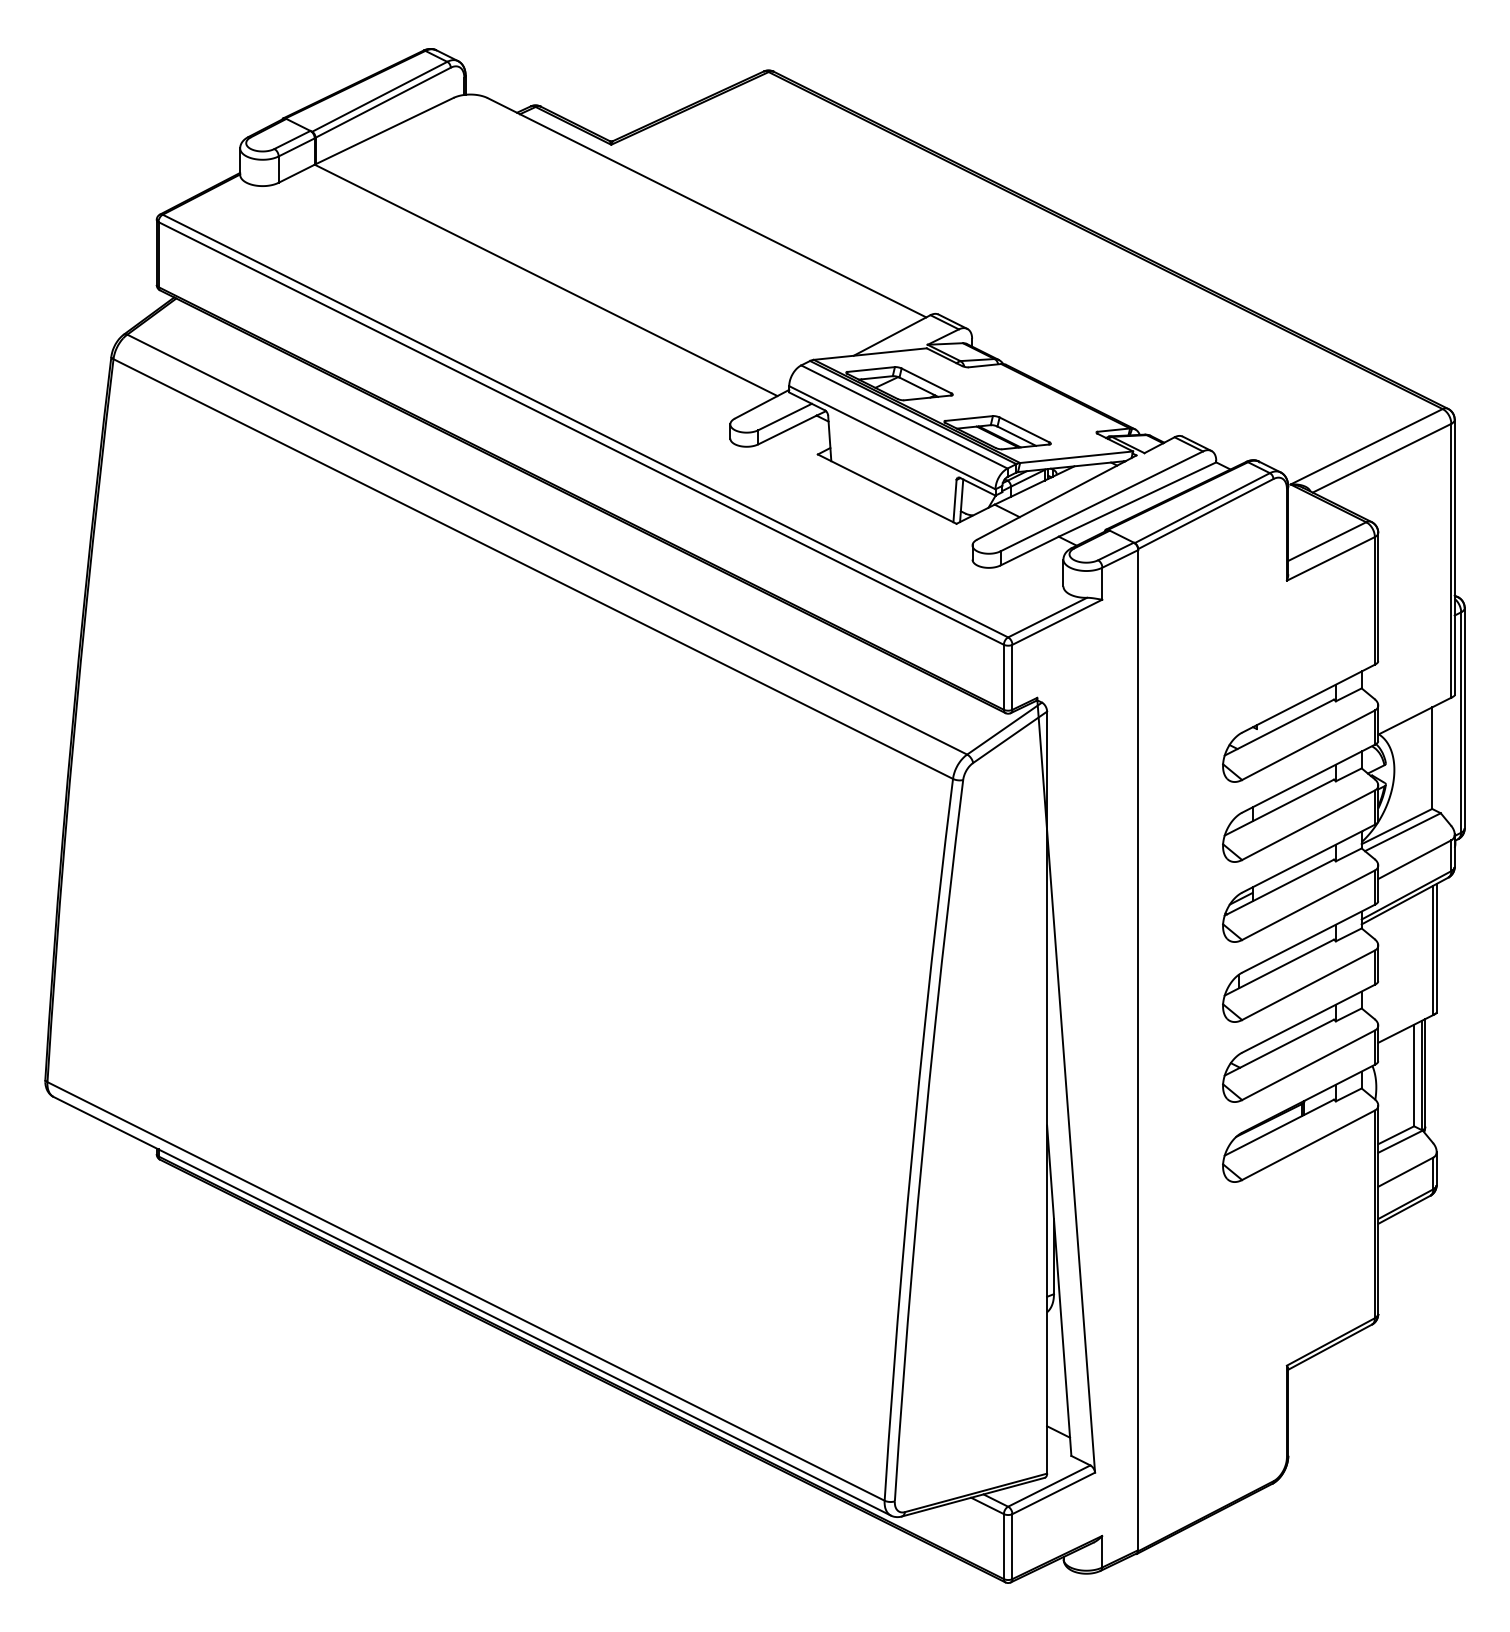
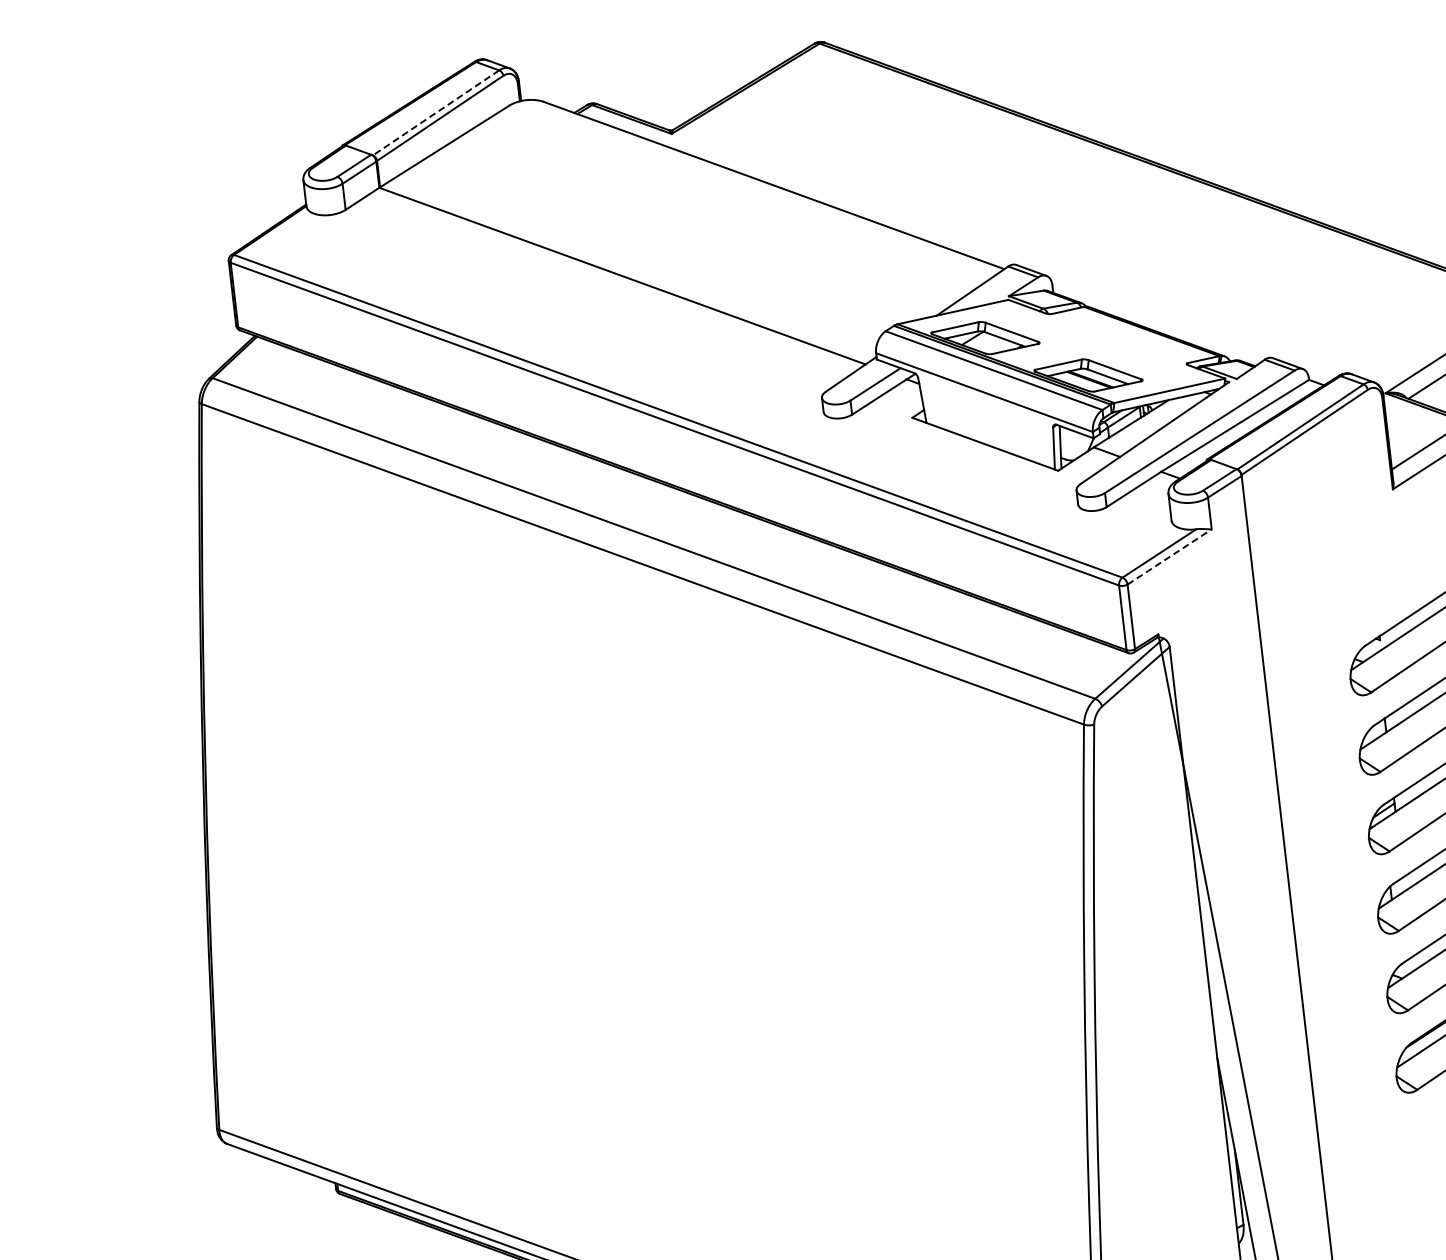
line: (379, 97) -> (435, 113), solid -> dashed
line: (1057, 622) -> (1169, 557), solid -> dashed

